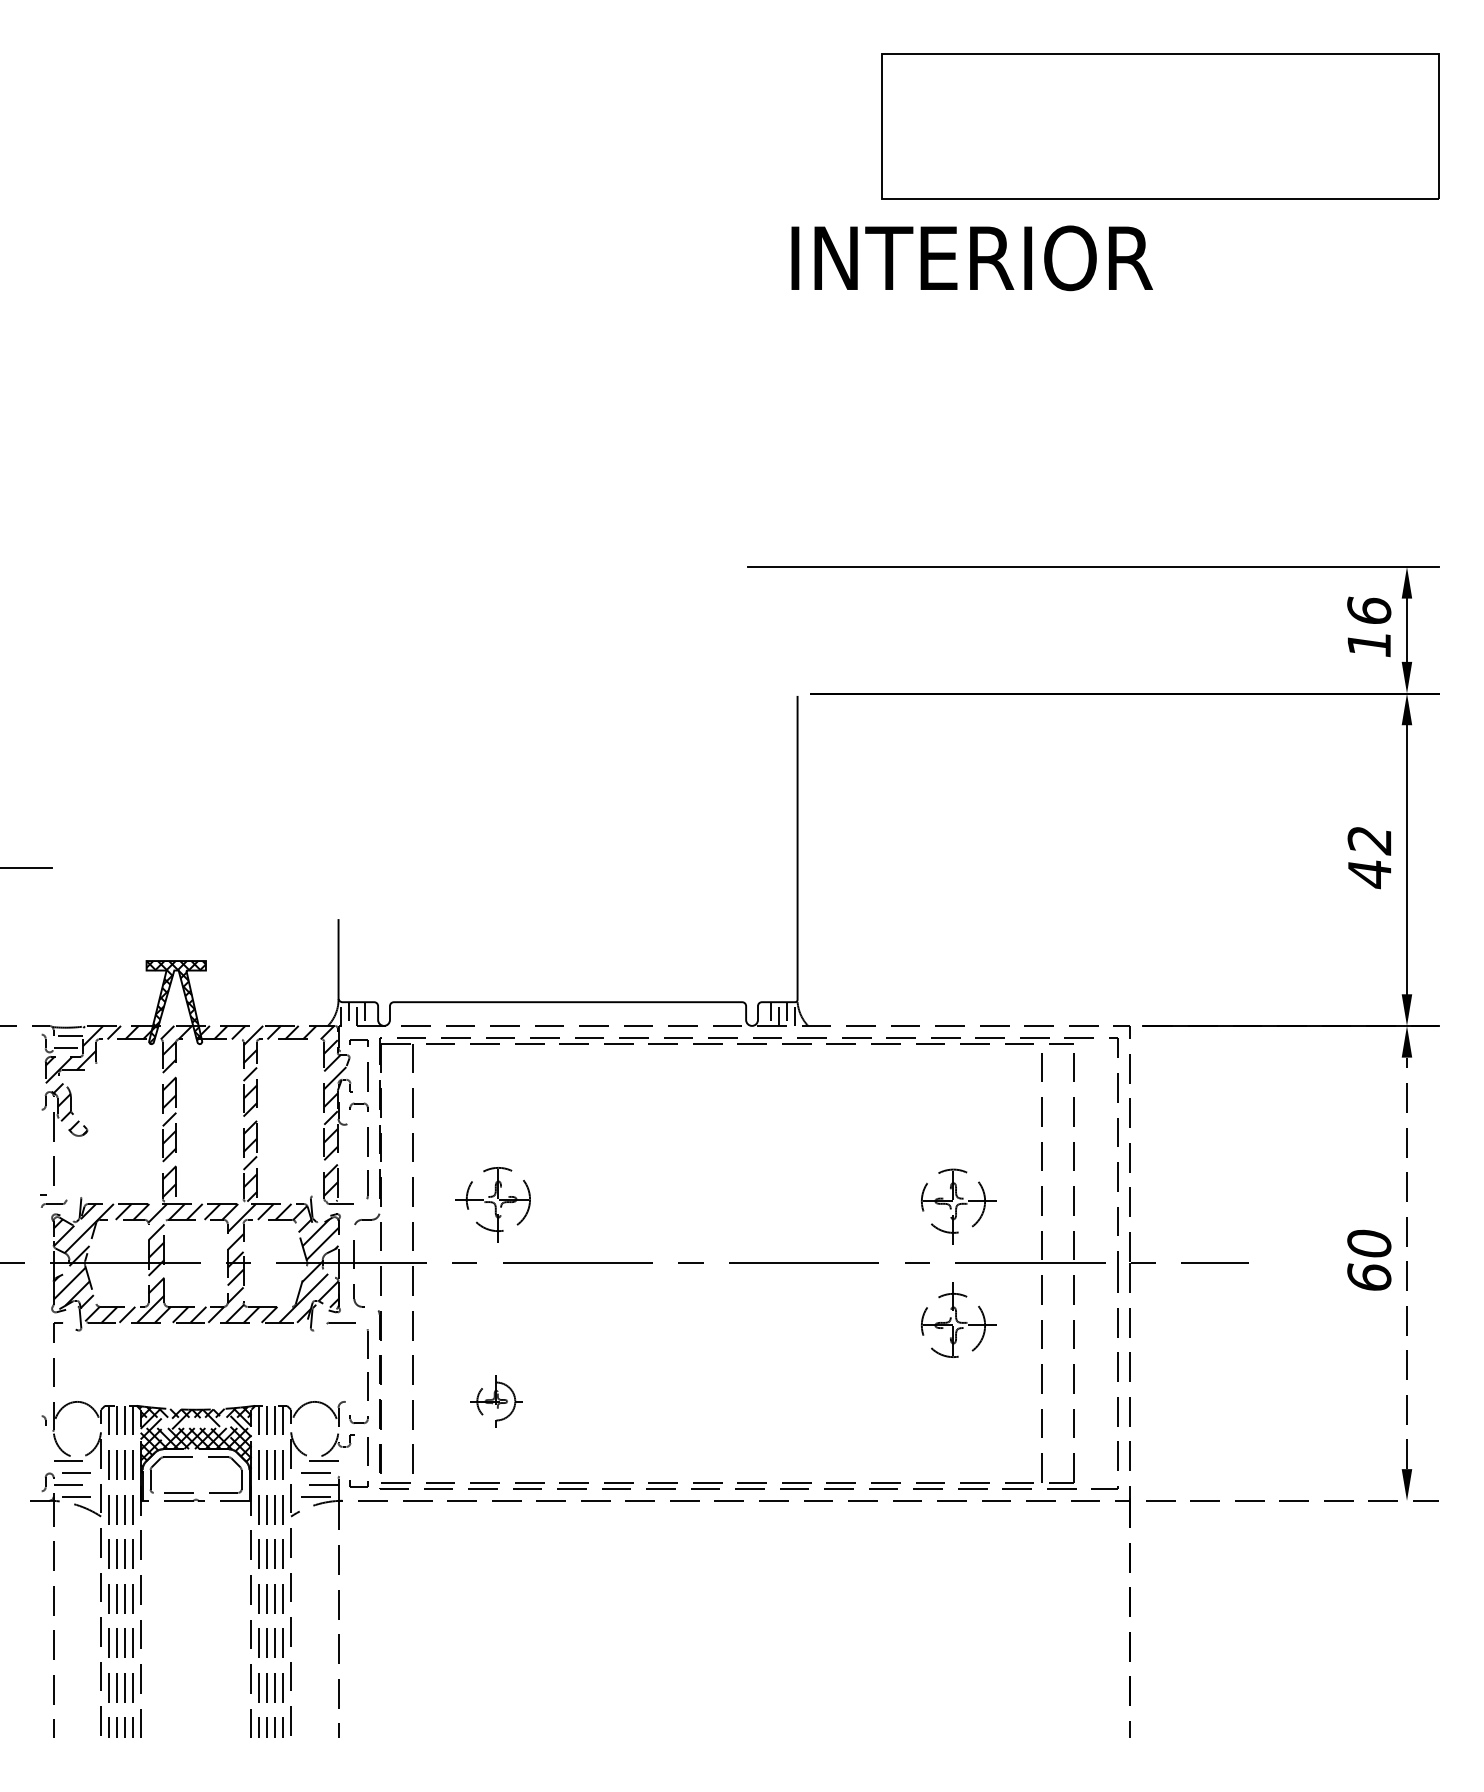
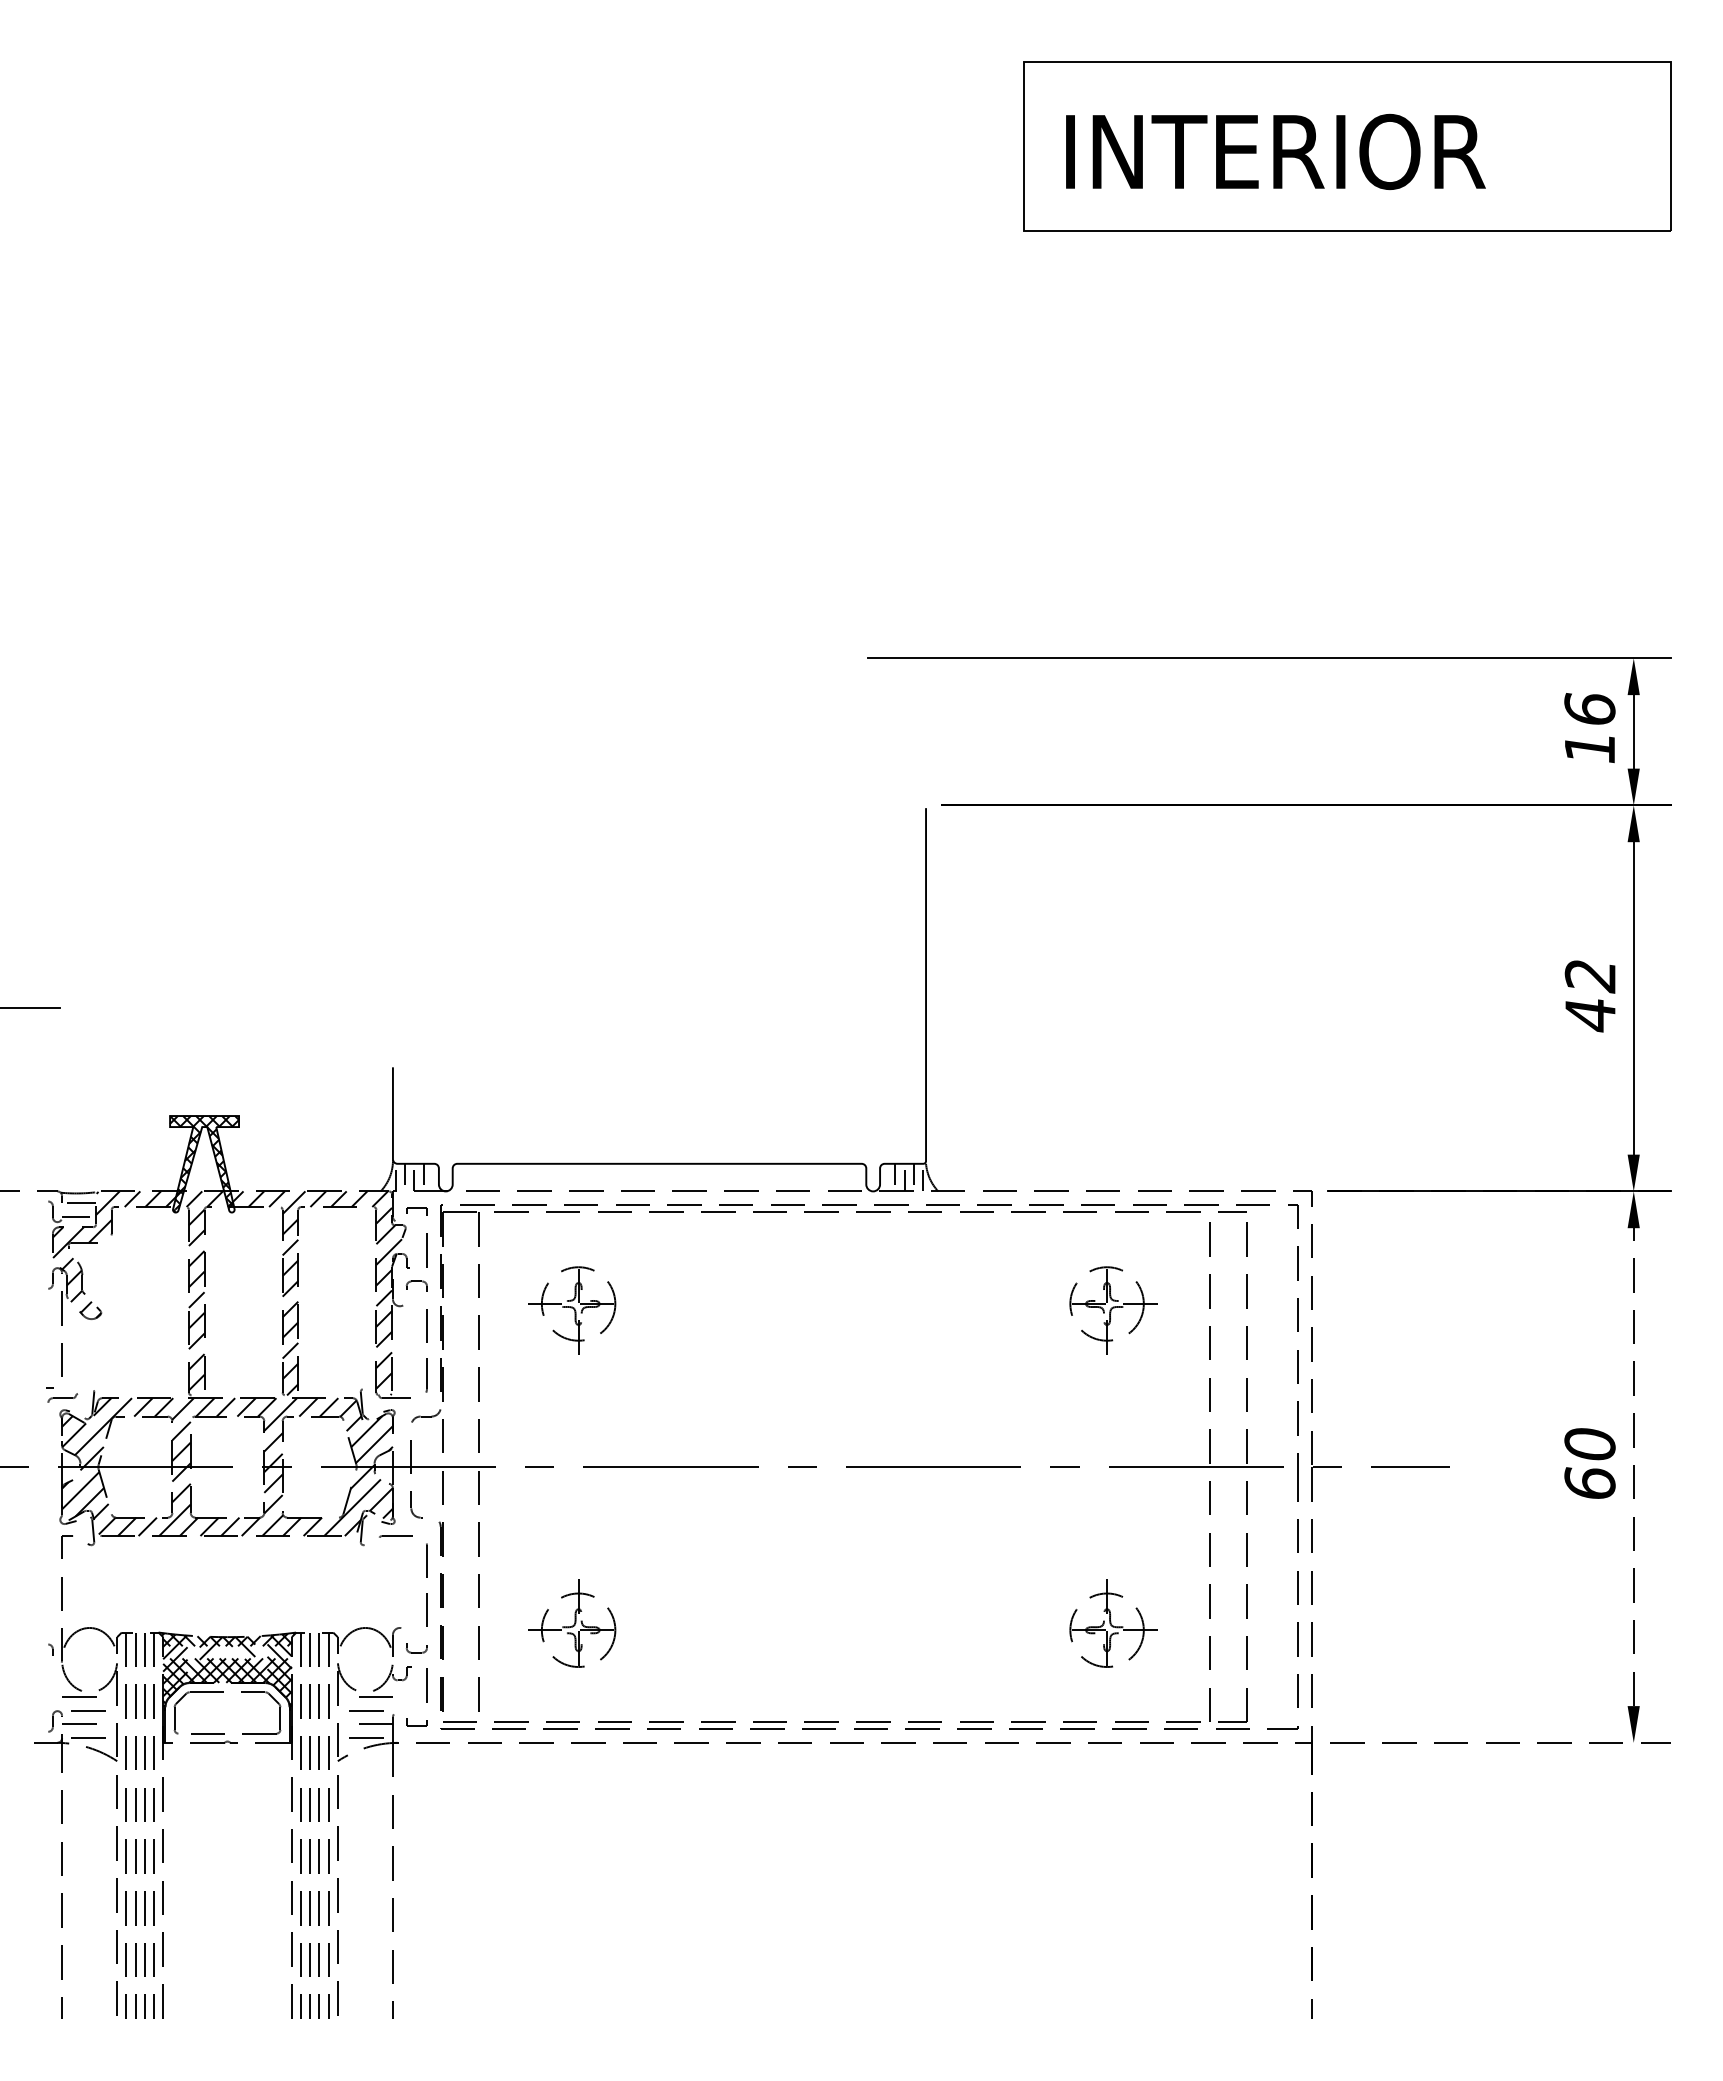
text: (971, 257) -> (1275, 151), moved
part: (493, 1205) -> (572, 1310), moved
part: (958, 1206) -> (1113, 1310), moved
part: (958, 1319) -> (1113, 1623), moved
part: (493, 1398) -> (572, 1623), size x1.67

